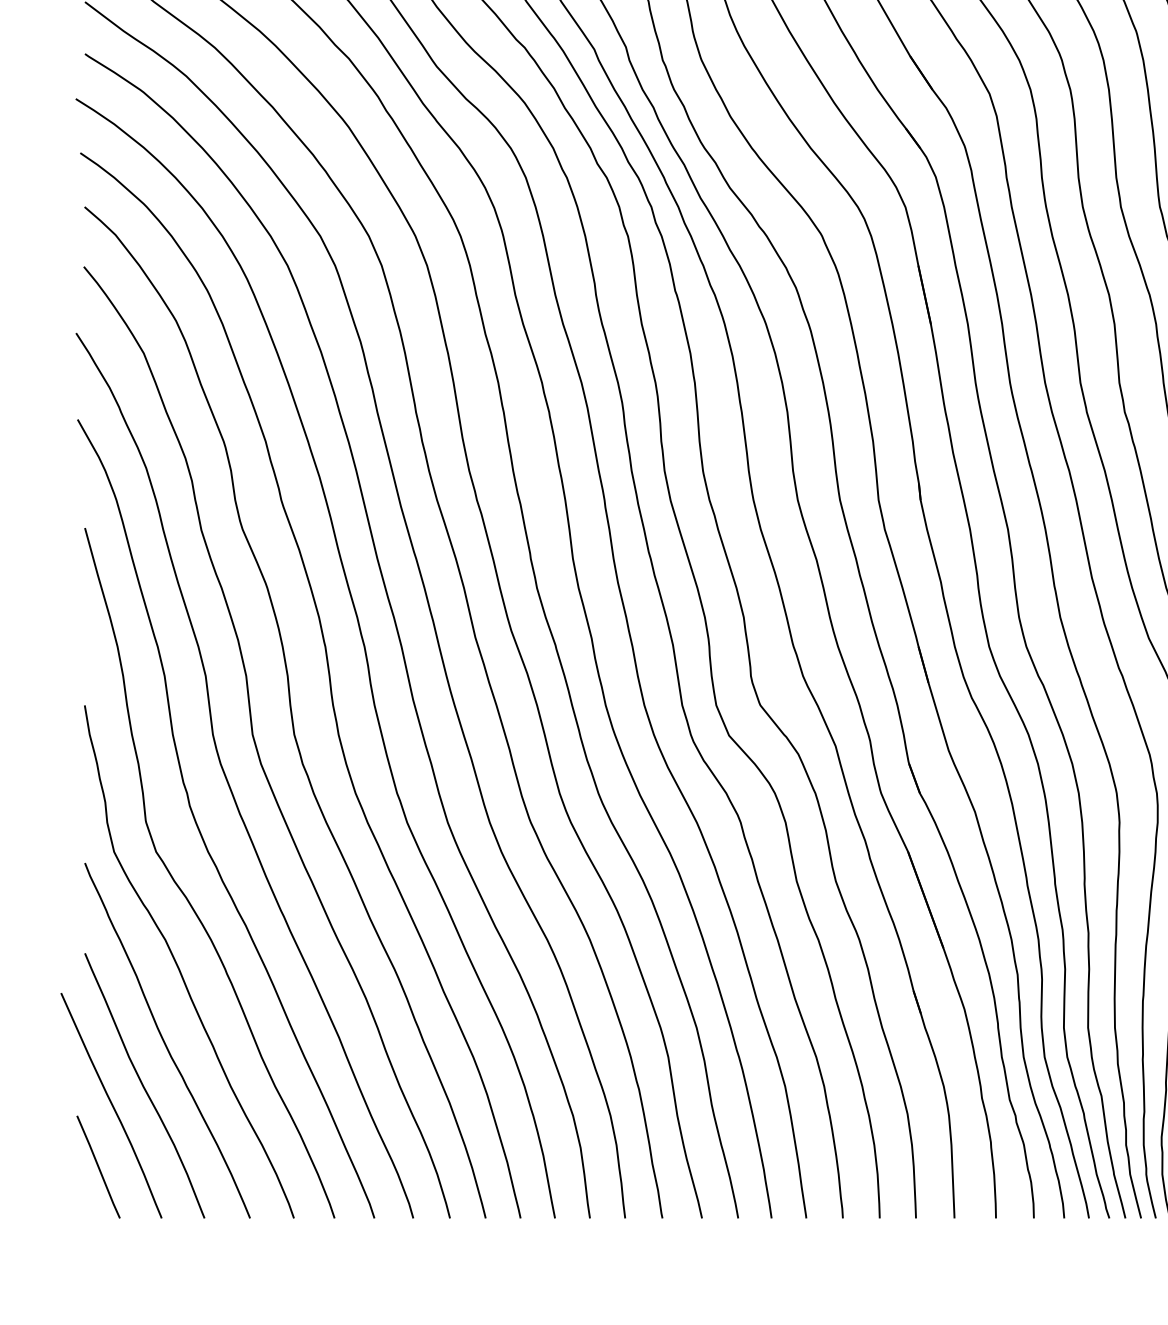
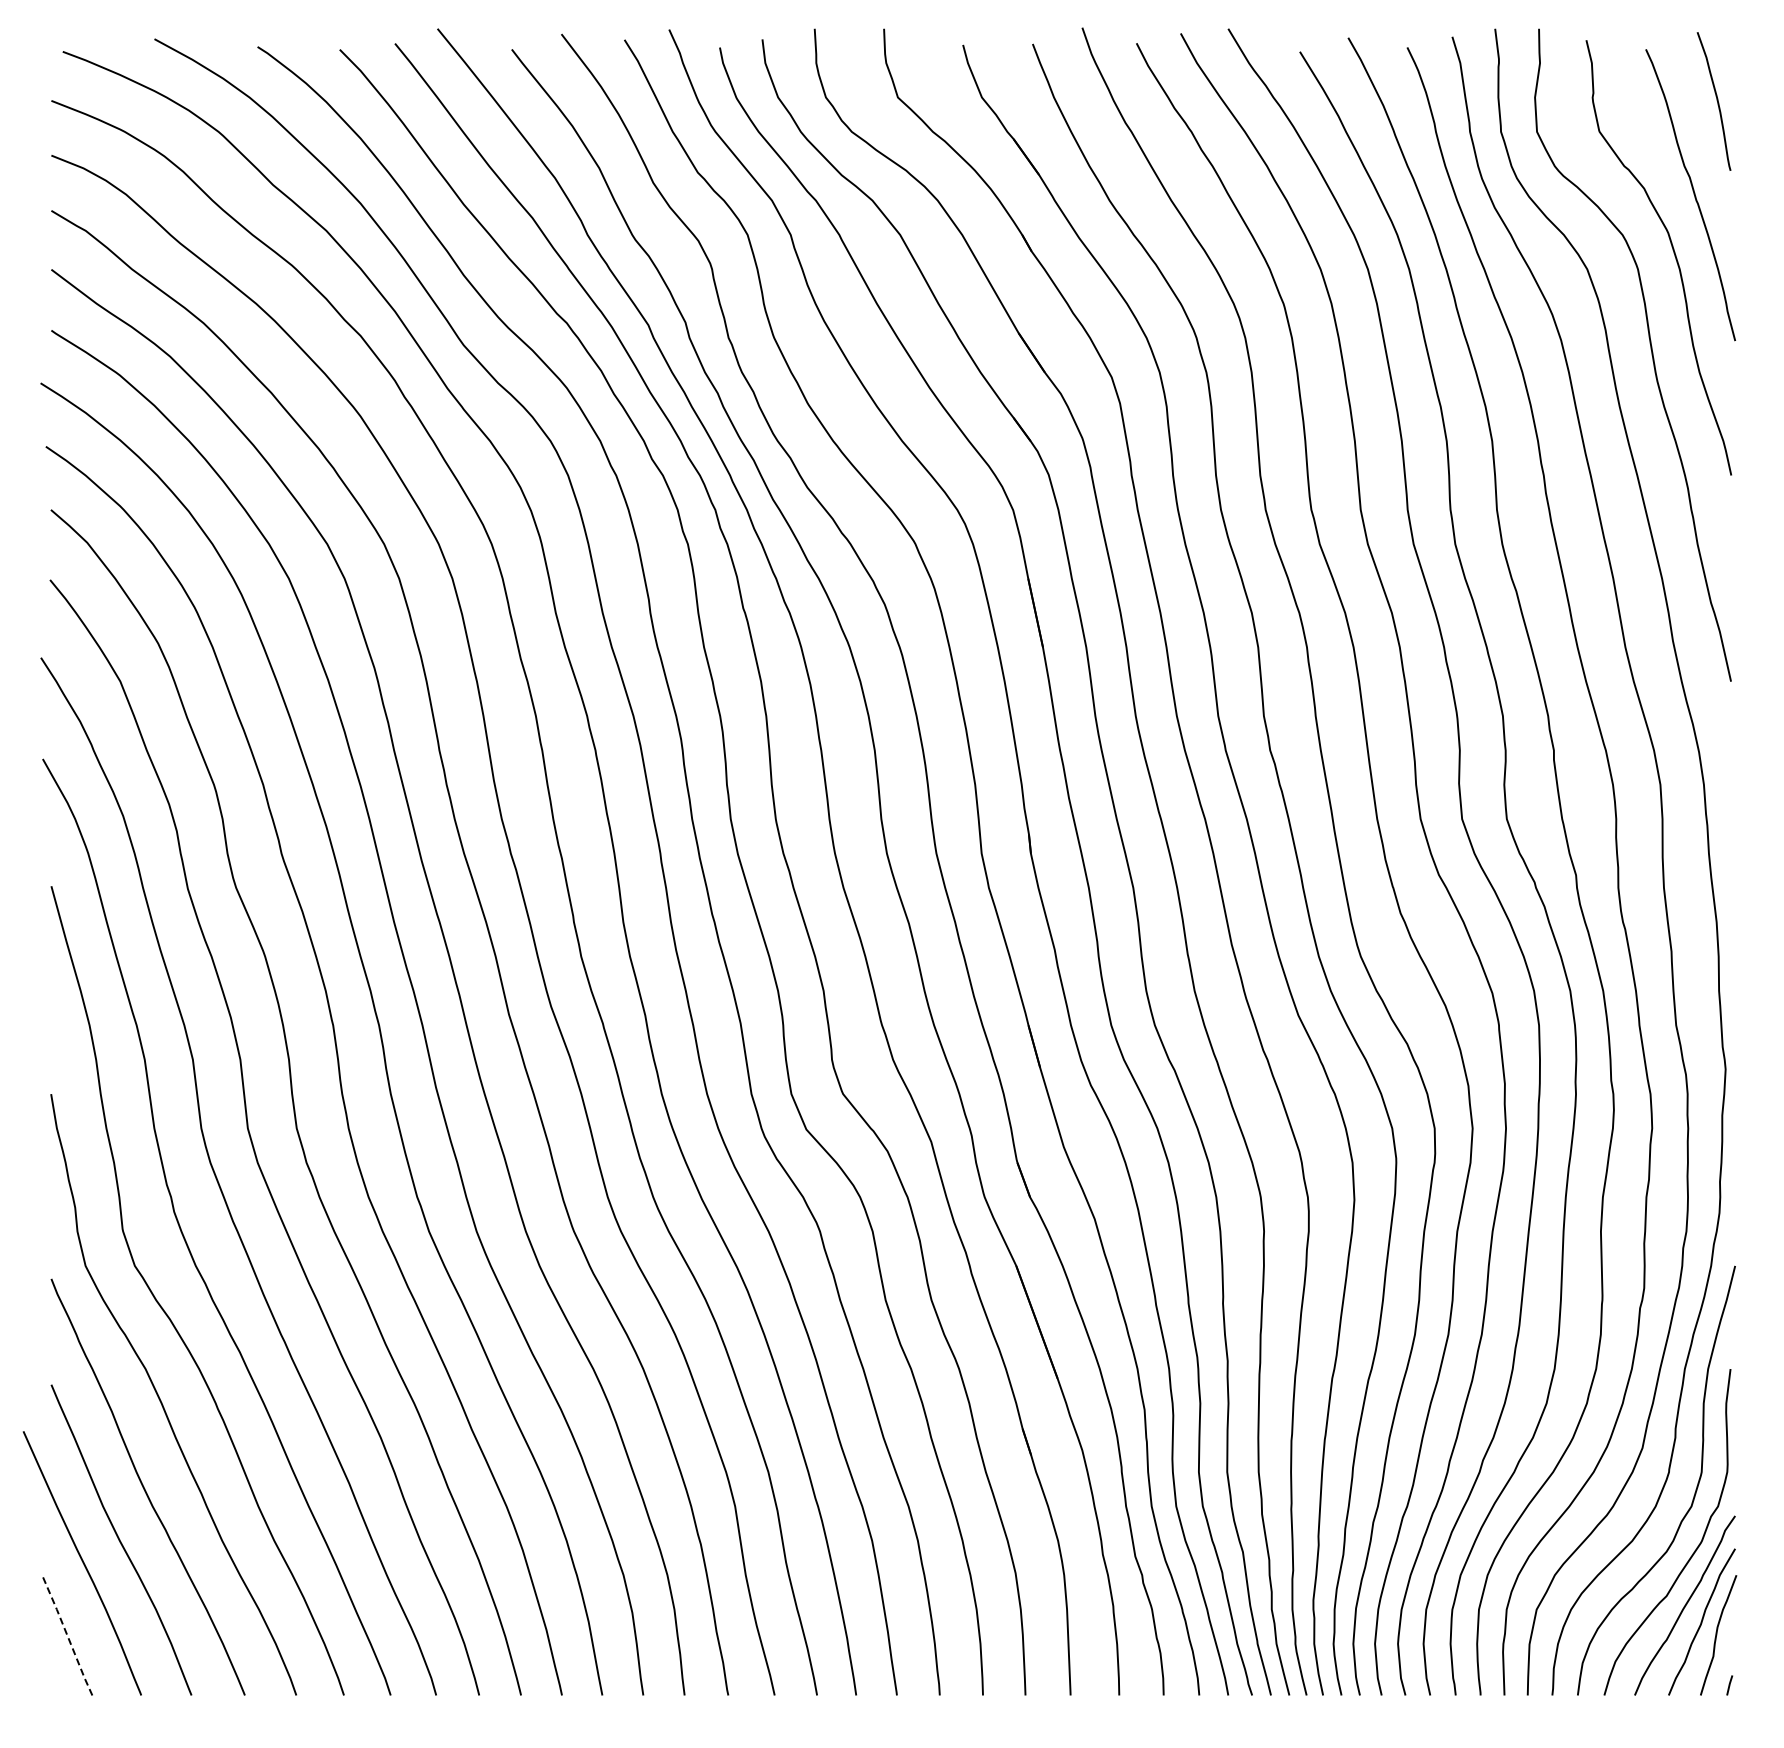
line: (98, 1167) -> (67, 1635), solid -> dashed

